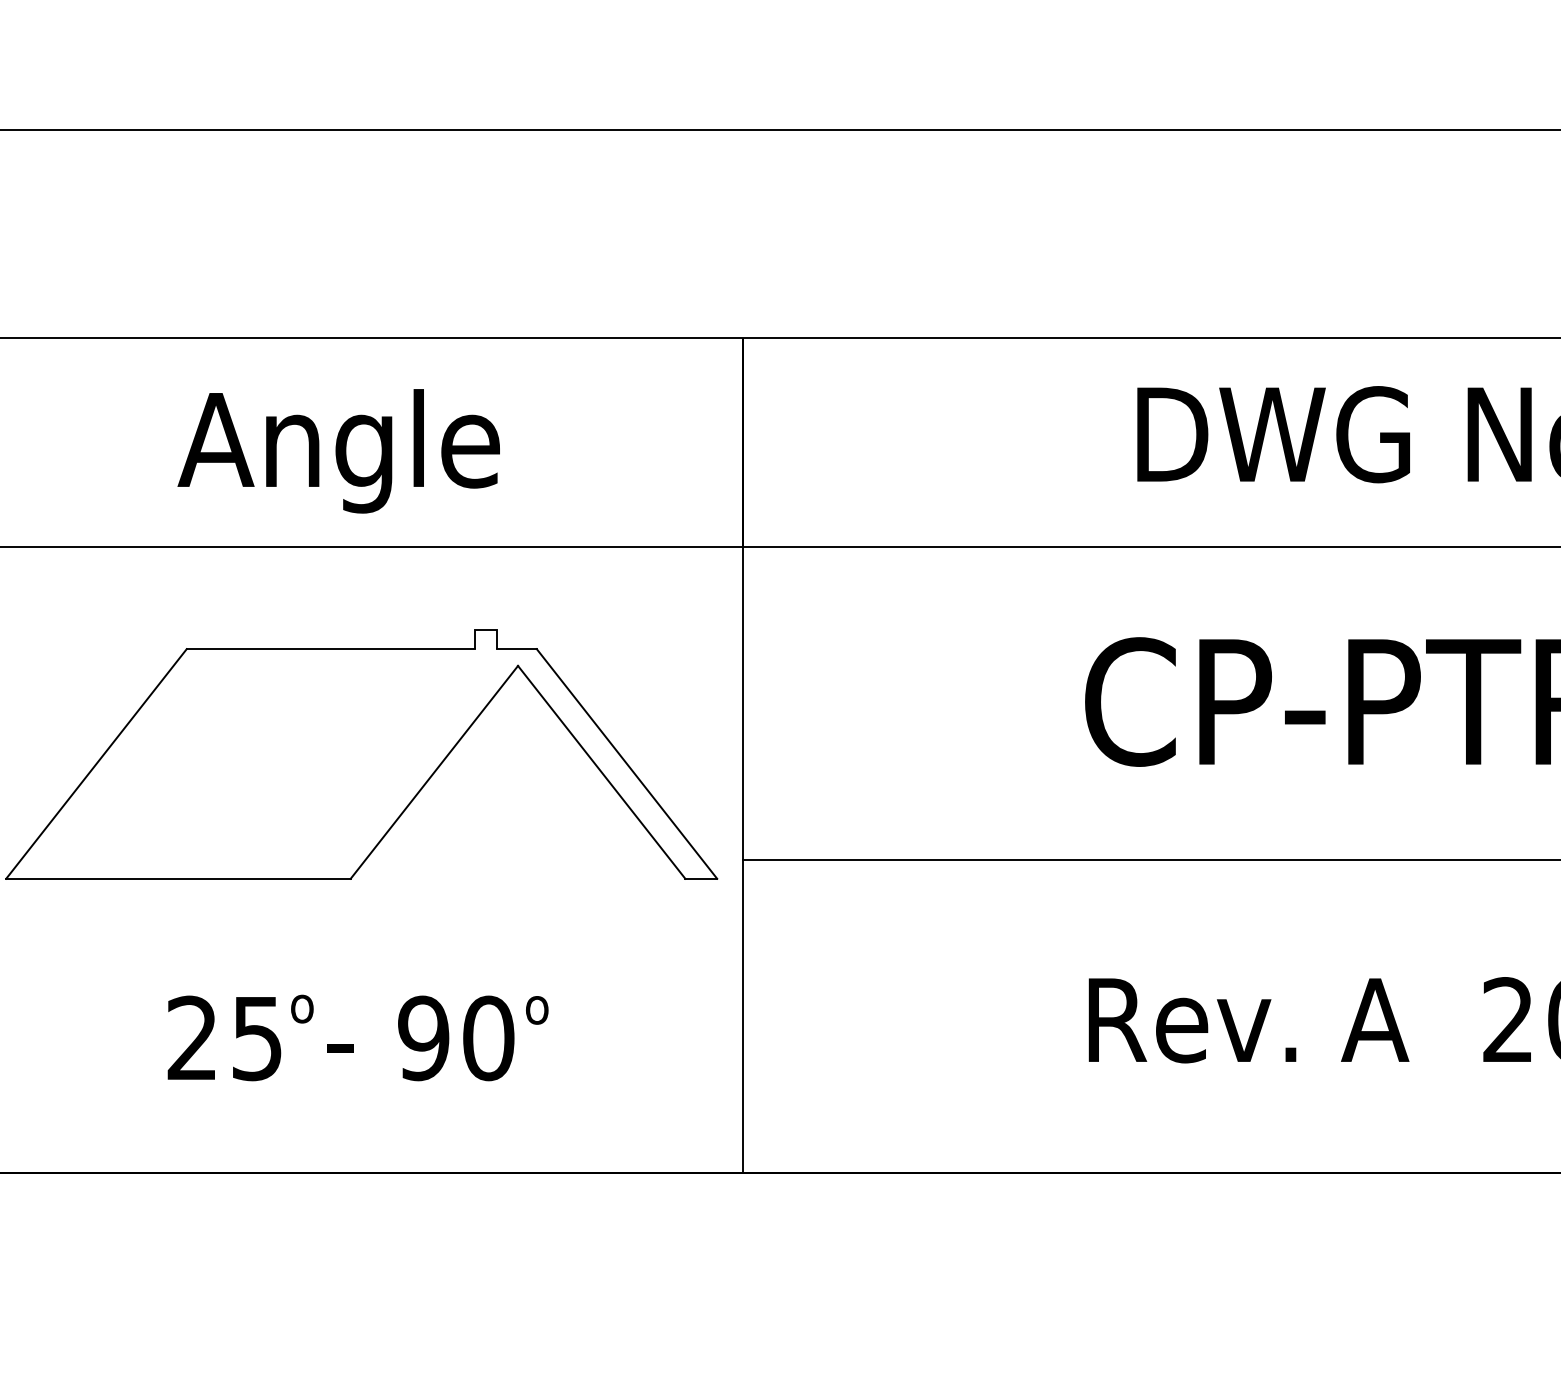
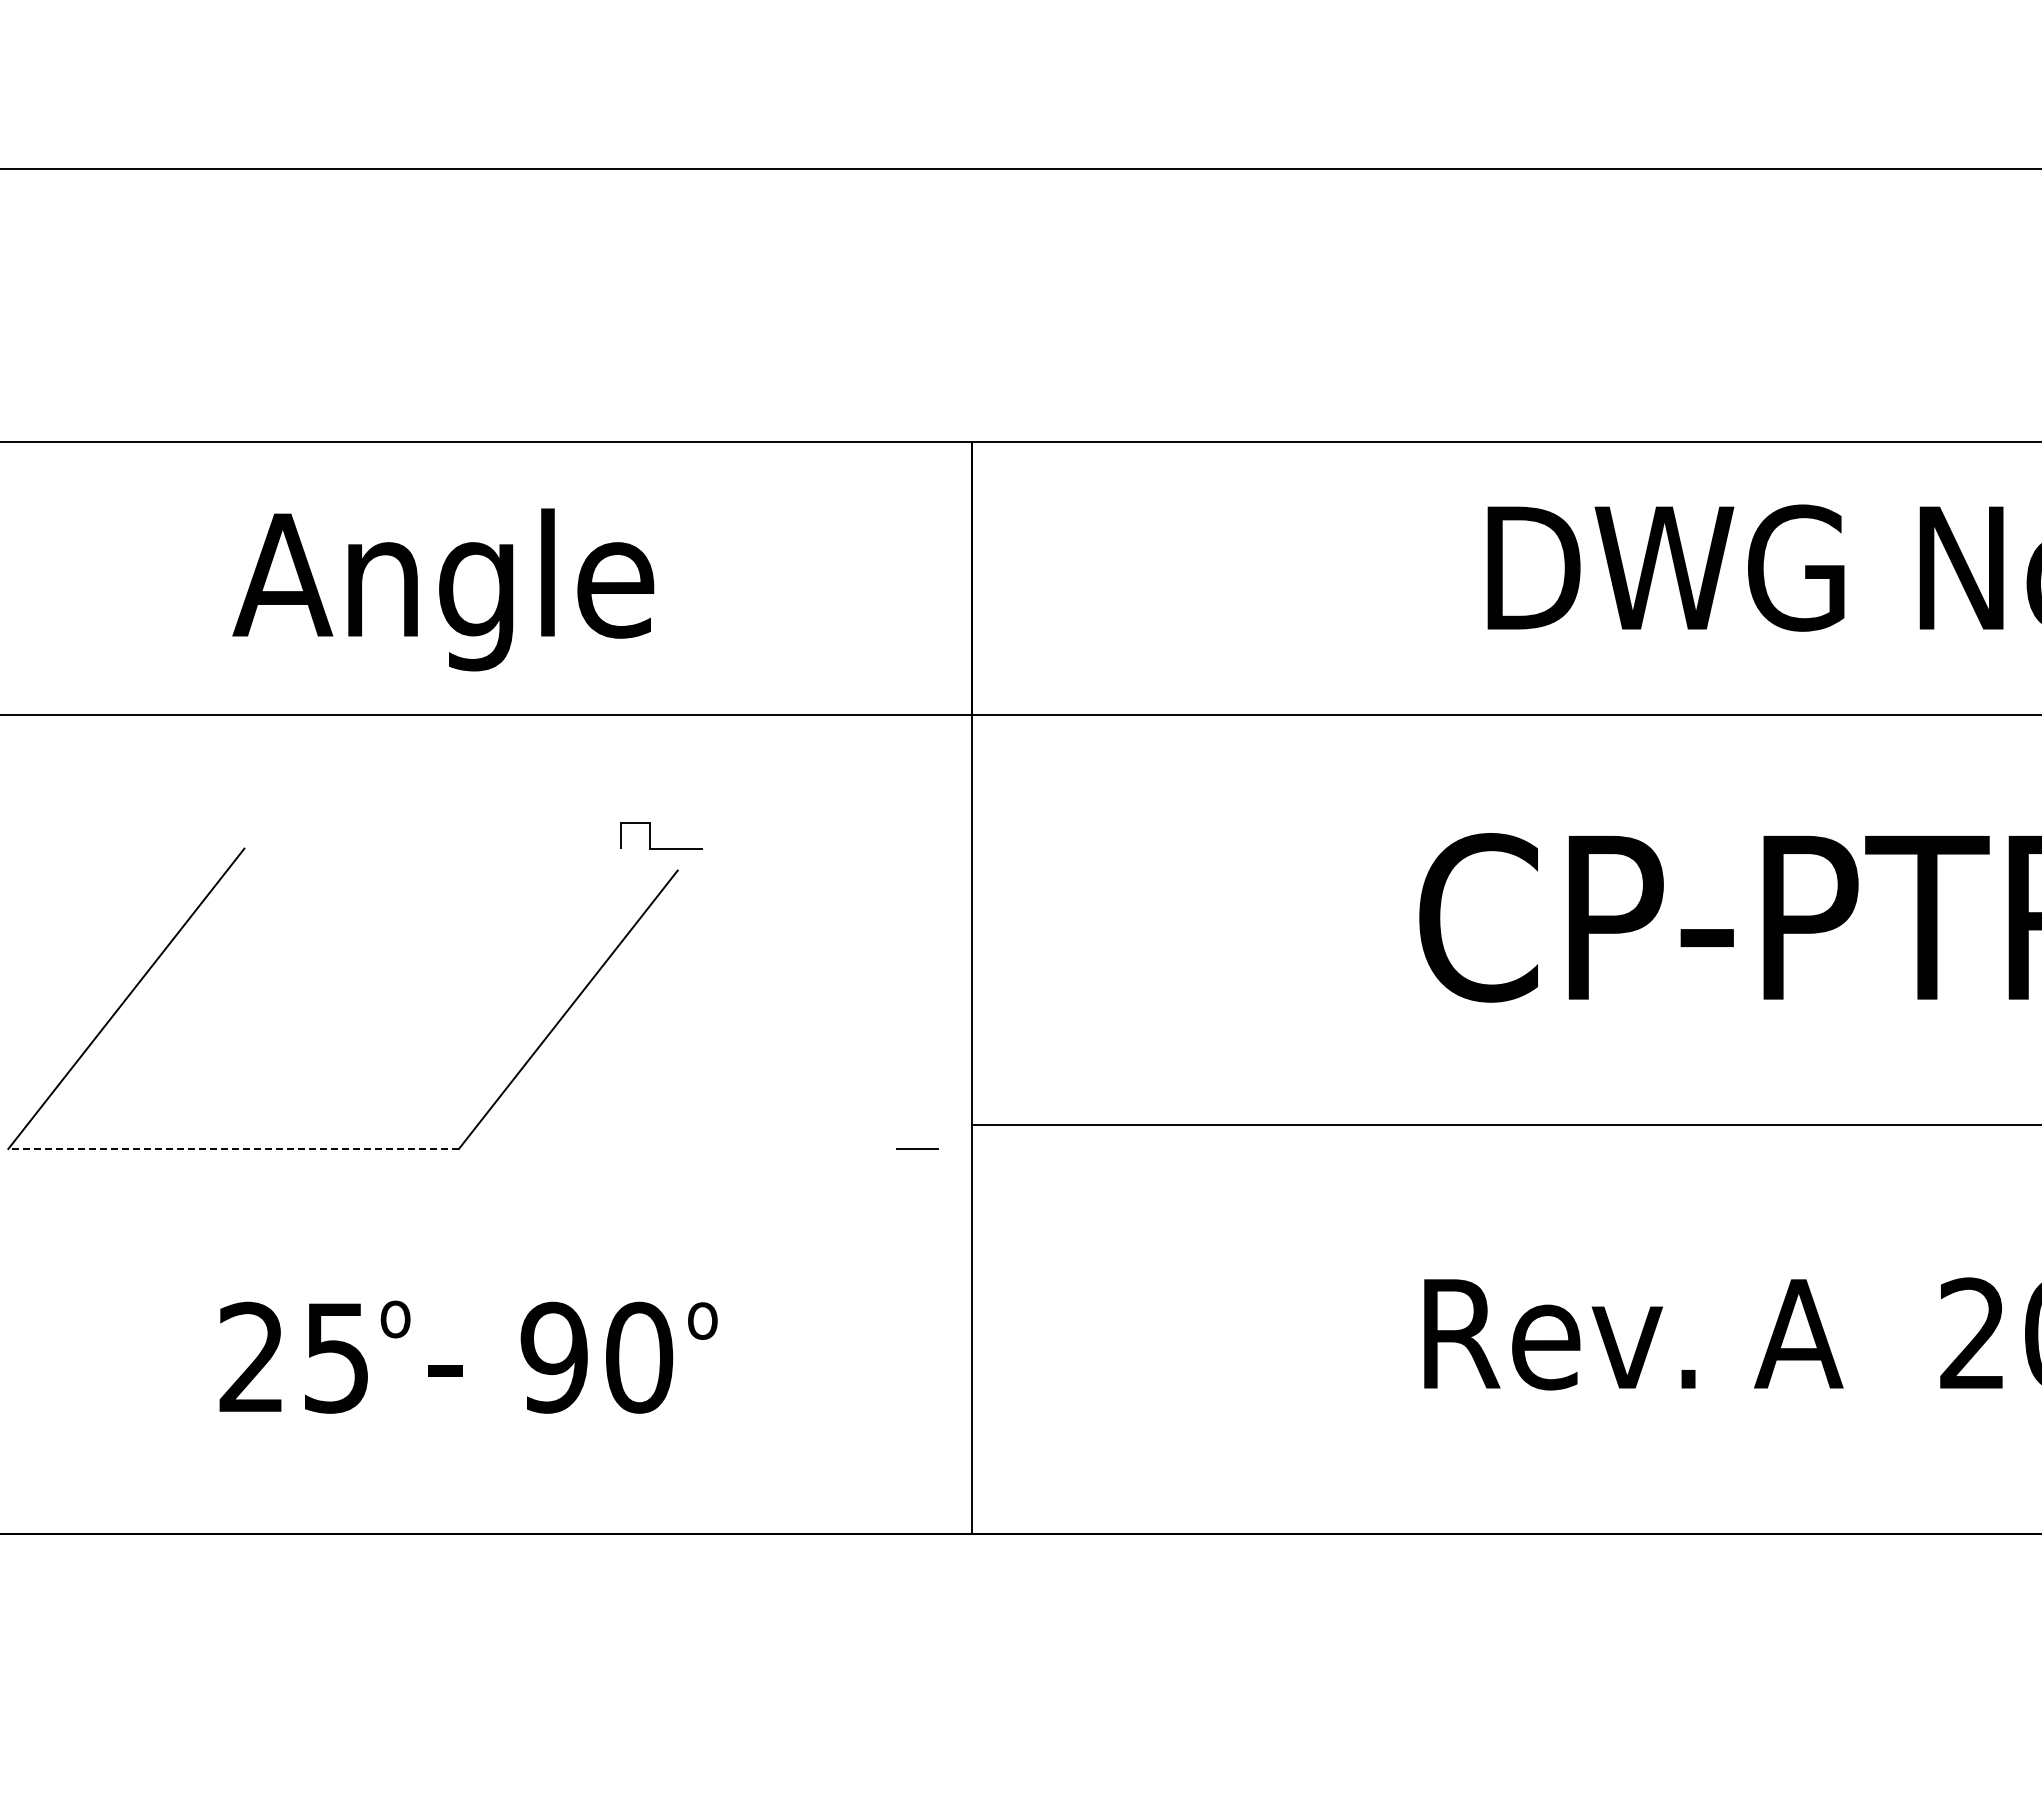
line: (330, 649) -> (432, 848), removed
line: (627, 763) -> (820, 998), removed
line: (601, 772) -> (786, 1009), removed
line: (178, 879) -> (233, 1149), solid -> dashed

